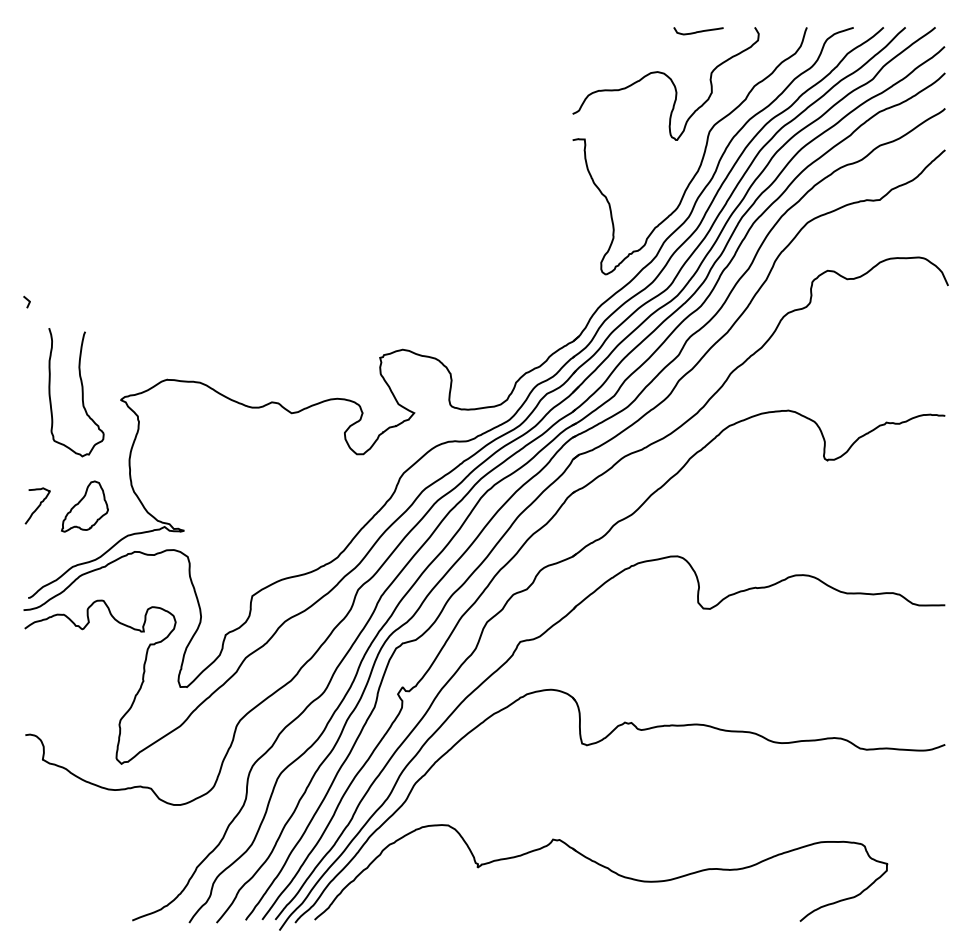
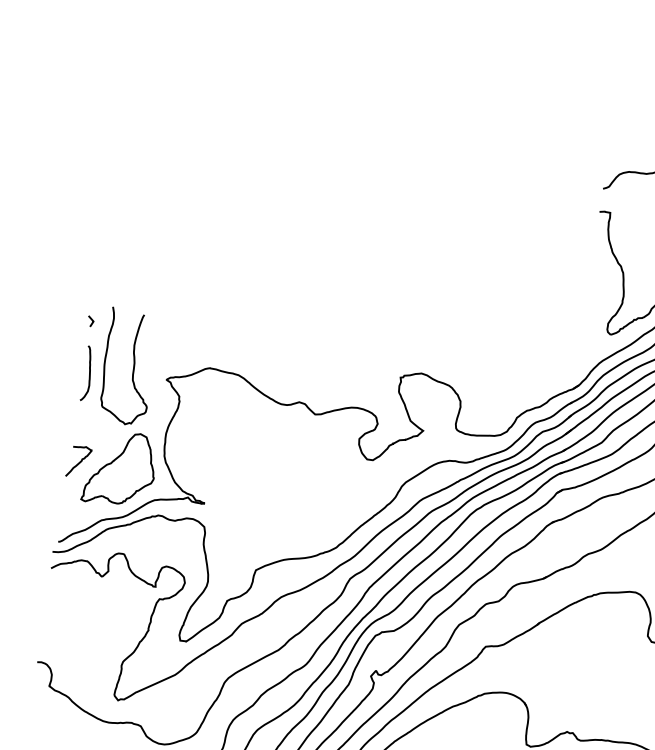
line: (26, 300) -> (90, 319), moved
curve: (33, 405) -> (88, 372), added
part: (84, 506) -> (120, 468), size x1.67

